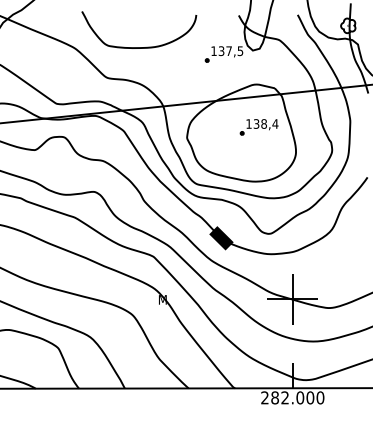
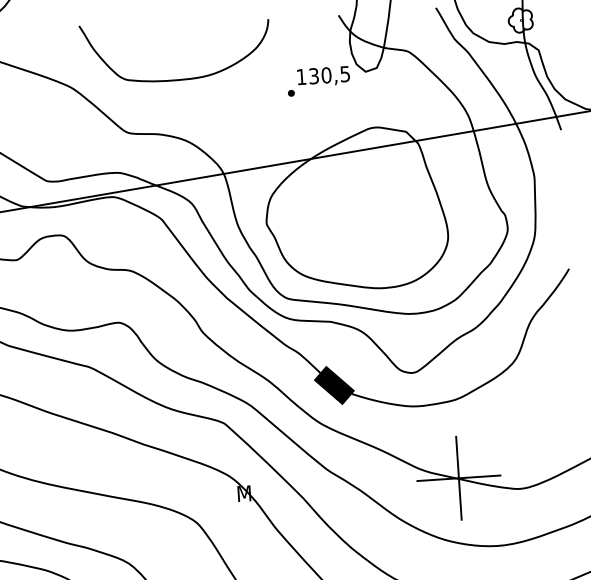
text: (229, 51) -> (327, 75), 137,5 -> 130,5
part: (258, 127) -> (383, 198), removed

